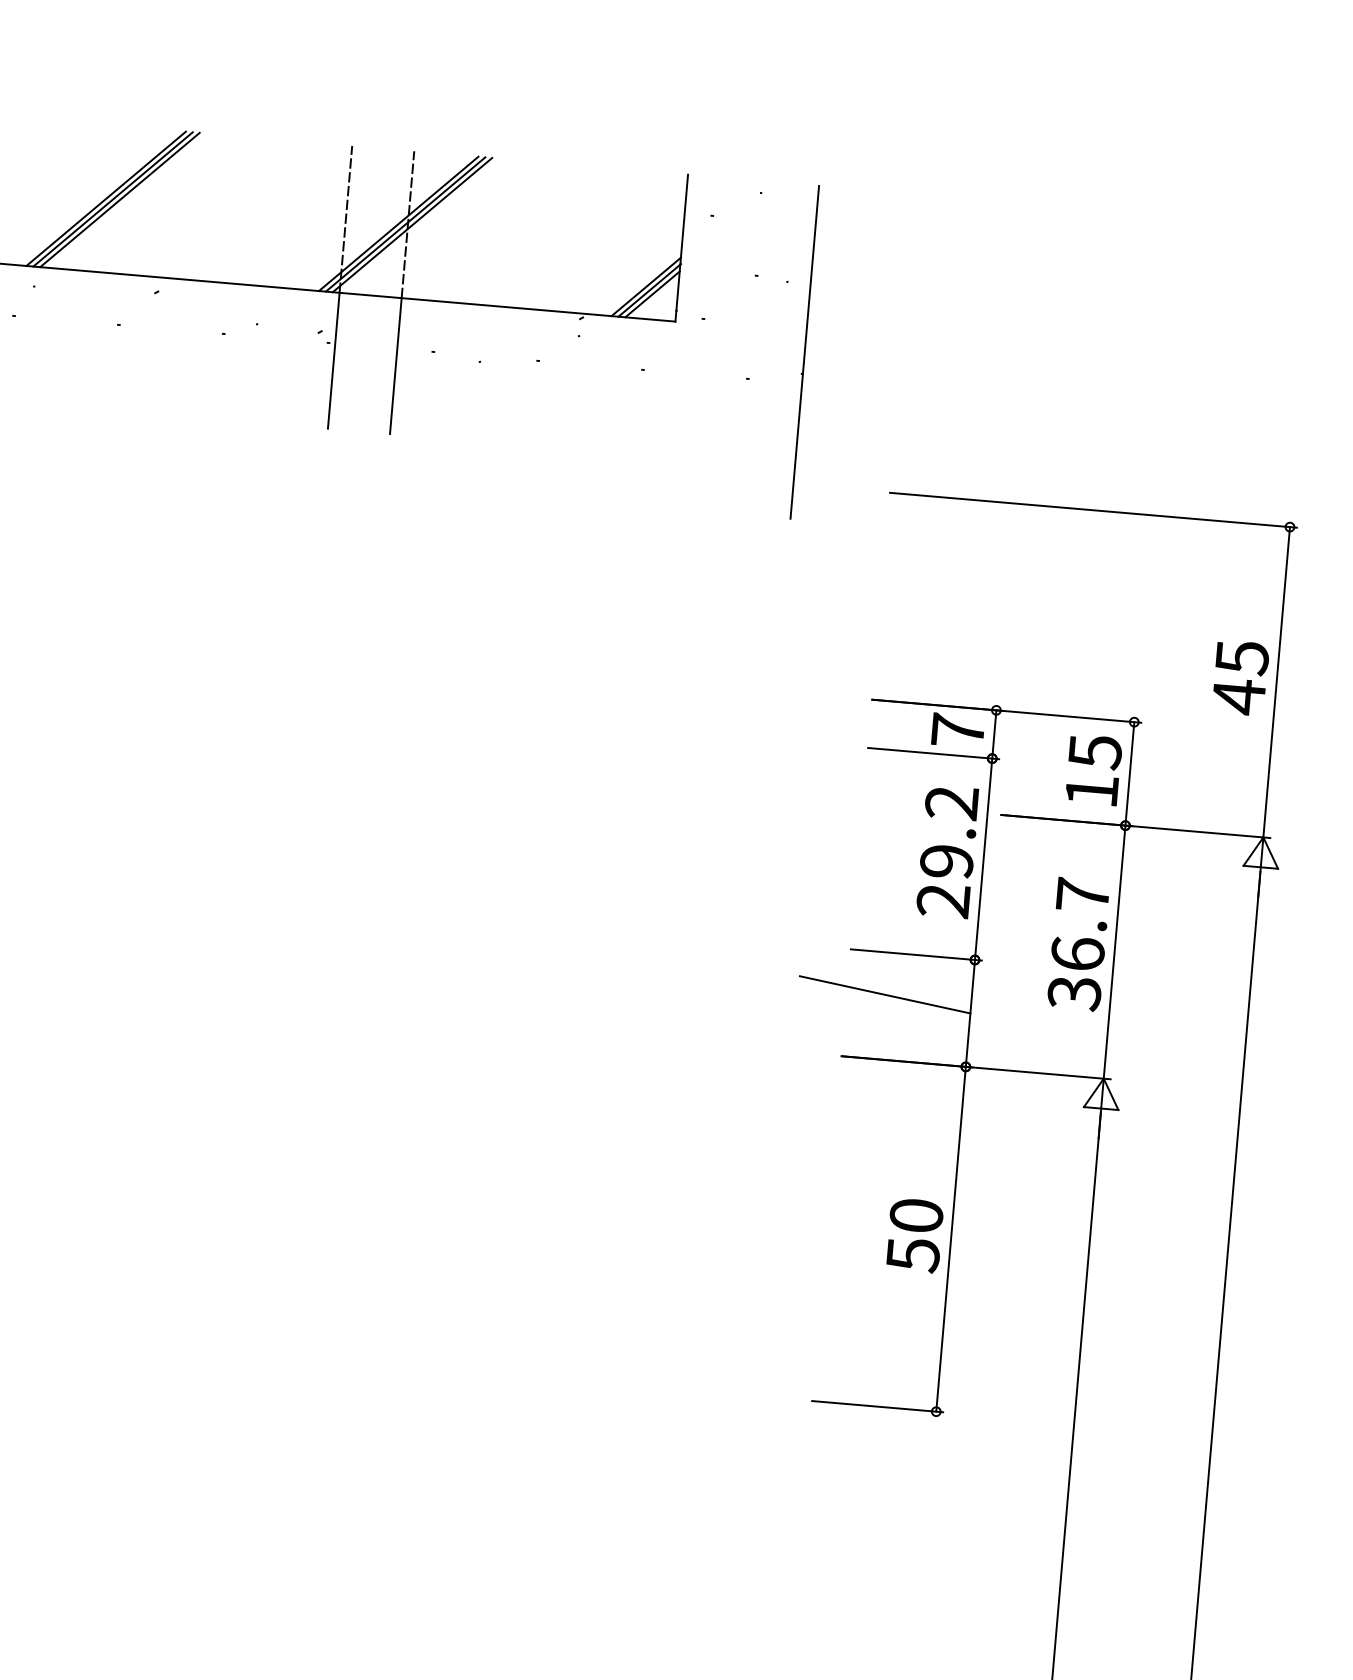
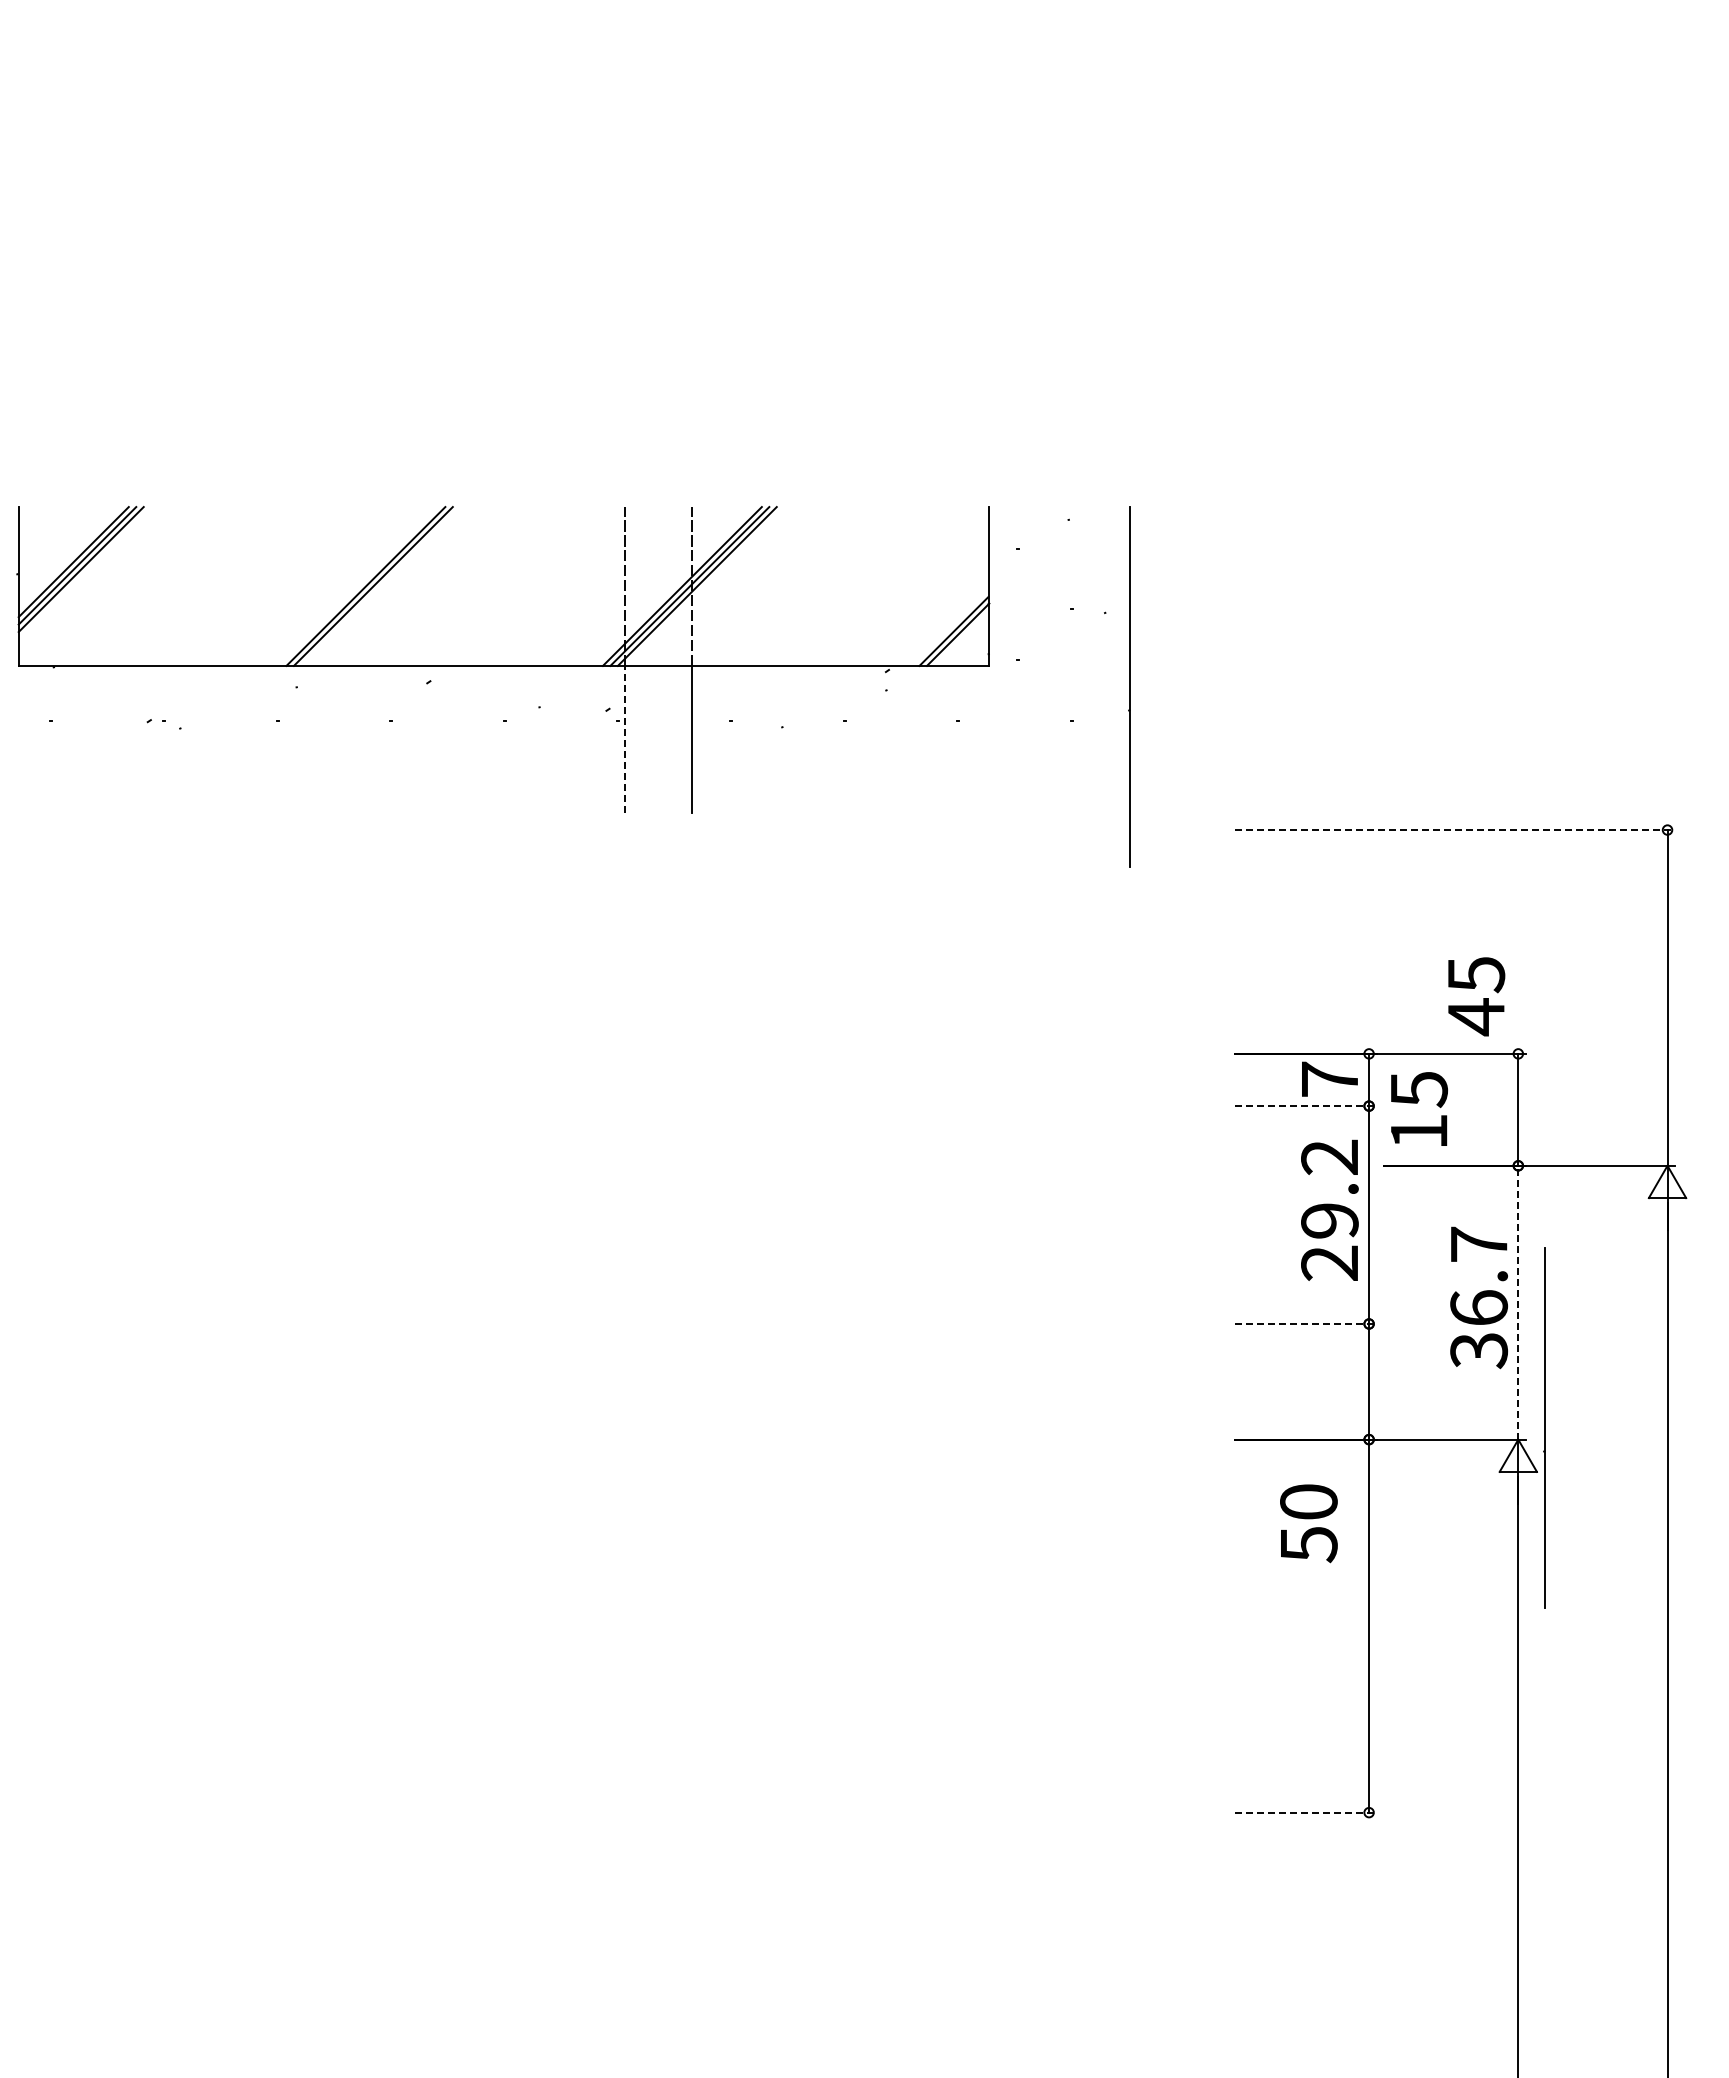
line: (119, 200) -> (380, 586), removed
line: (652, 294) -> (961, 638), removed
line: (334, 359) -> (625, 738), solid -> dashed
line: (1093, 510) -> (1455, 830), solid -> dashed
text: (1240, 677) -> (1476, 996), moved
line: (933, 753) -> (1305, 1106), solid -> dashed
text: (1094, 769) -> (1419, 1108), moved
line: (1114, 951) -> (1518, 1302), solid -> dashed
line: (916, 954) -> (1305, 1323), solid -> dashed
line: (884, 994) -> (1275, 1369), removed
line: (1128, 1069) -> (1544, 1427), added
text: (914, 1235) -> (1308, 1523), moved
line: (877, 1406) -> (1305, 1812), solid -> dashed

